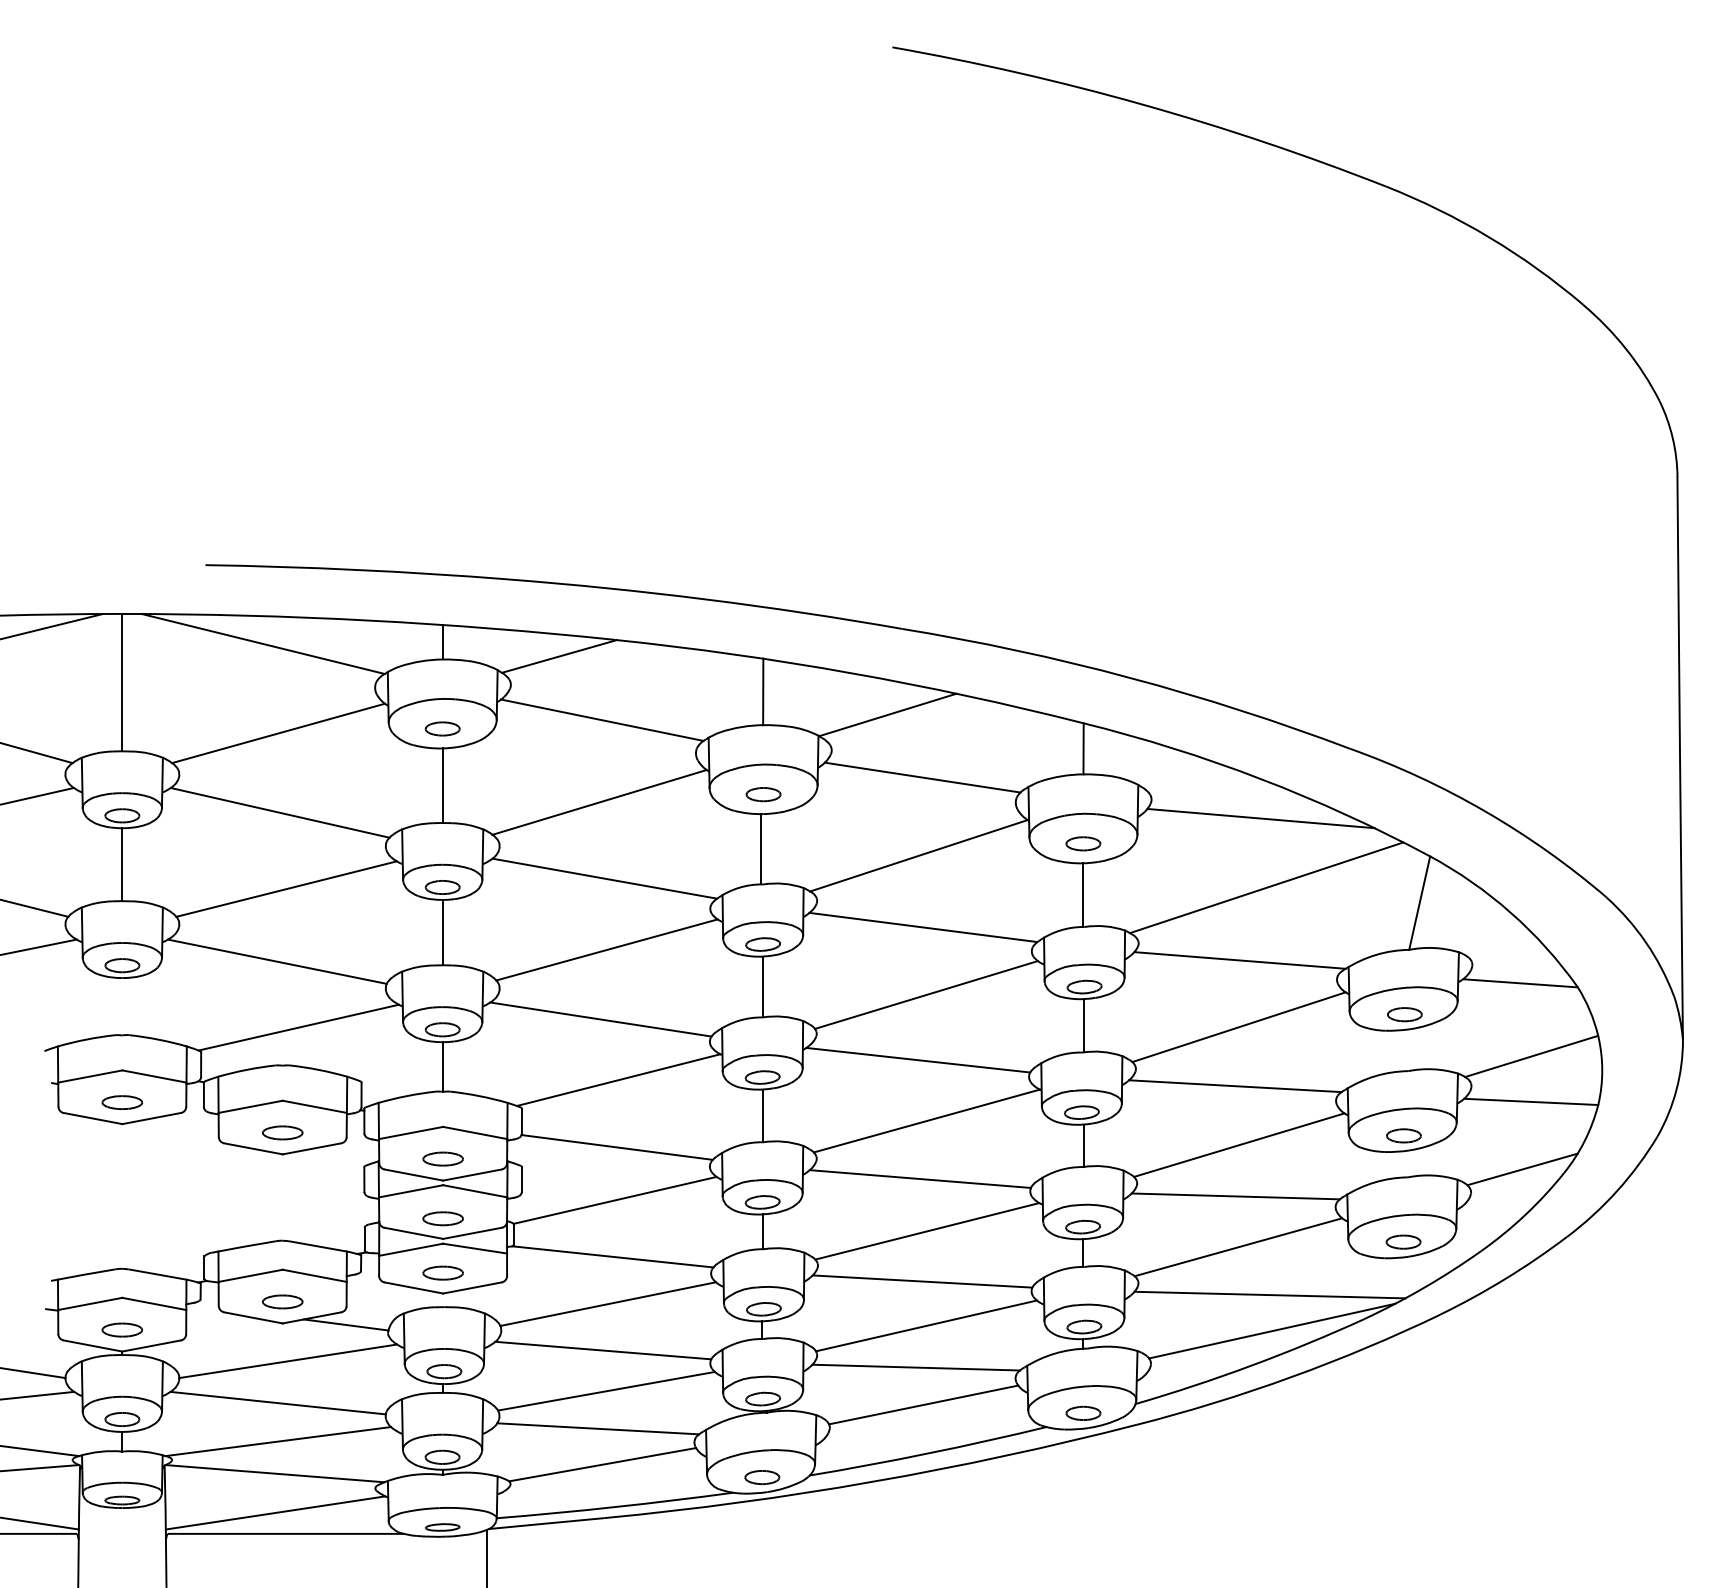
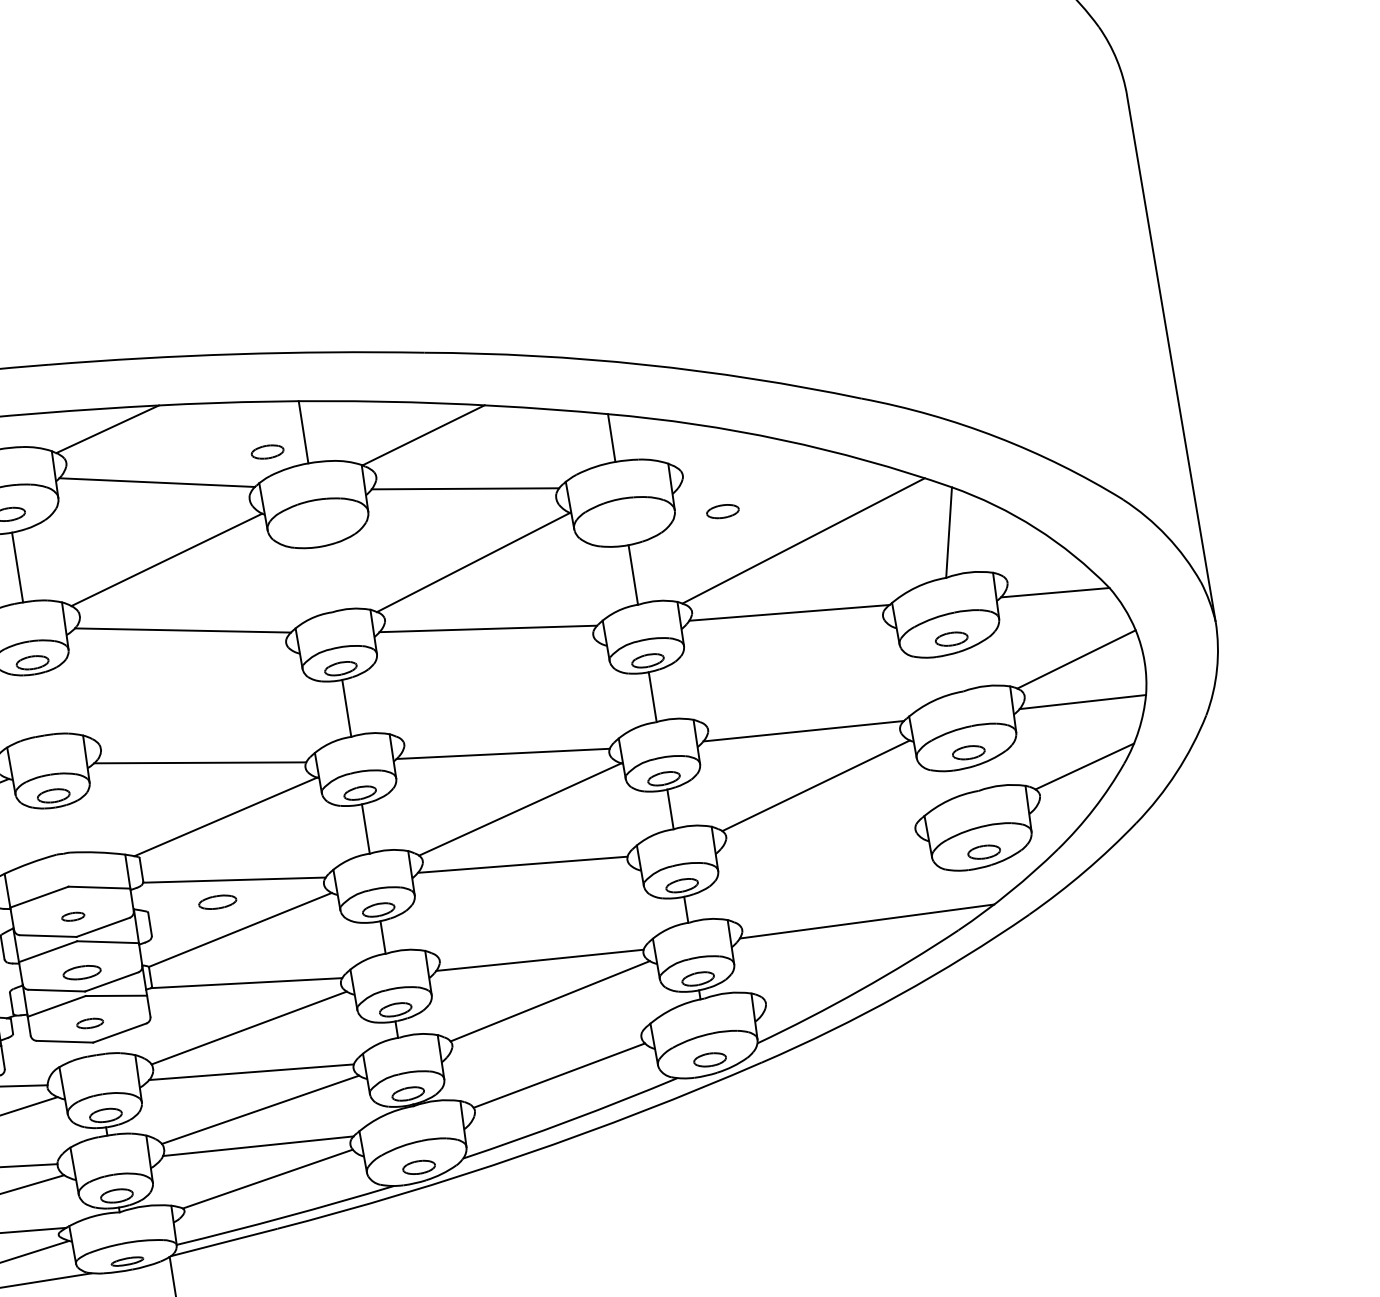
part: (763, 794) -> (267, 451), moved
line: (1260, 818) -> (787, 477), removed
part: (1083, 843) -> (722, 511), moved
line: (760, 849) -> (324, 580), removed
line: (442, 932) -> (39, 704), removed
line: (606, 949) -> (195, 696), removed
line: (926, 994) -> (501, 691), removed
line: (1238, 1027) -> (797, 675), removed
line: (443, 1066) -> (59, 830), removed
part: (442, 1158) -> (72, 916), size x0.6
part: (595, 1167) -> (217, 902), added
line: (1235, 1196) -> (820, 834), removed
line: (927, 1231) -> (537, 912), removed
line: (1238, 1247) -> (830, 881), removed
part: (442, 1272) -> (89, 1023), size x0.7
line: (1272, 1330) -> (874, 954), removed
line: (915, 1367) -> (546, 1041), removed

